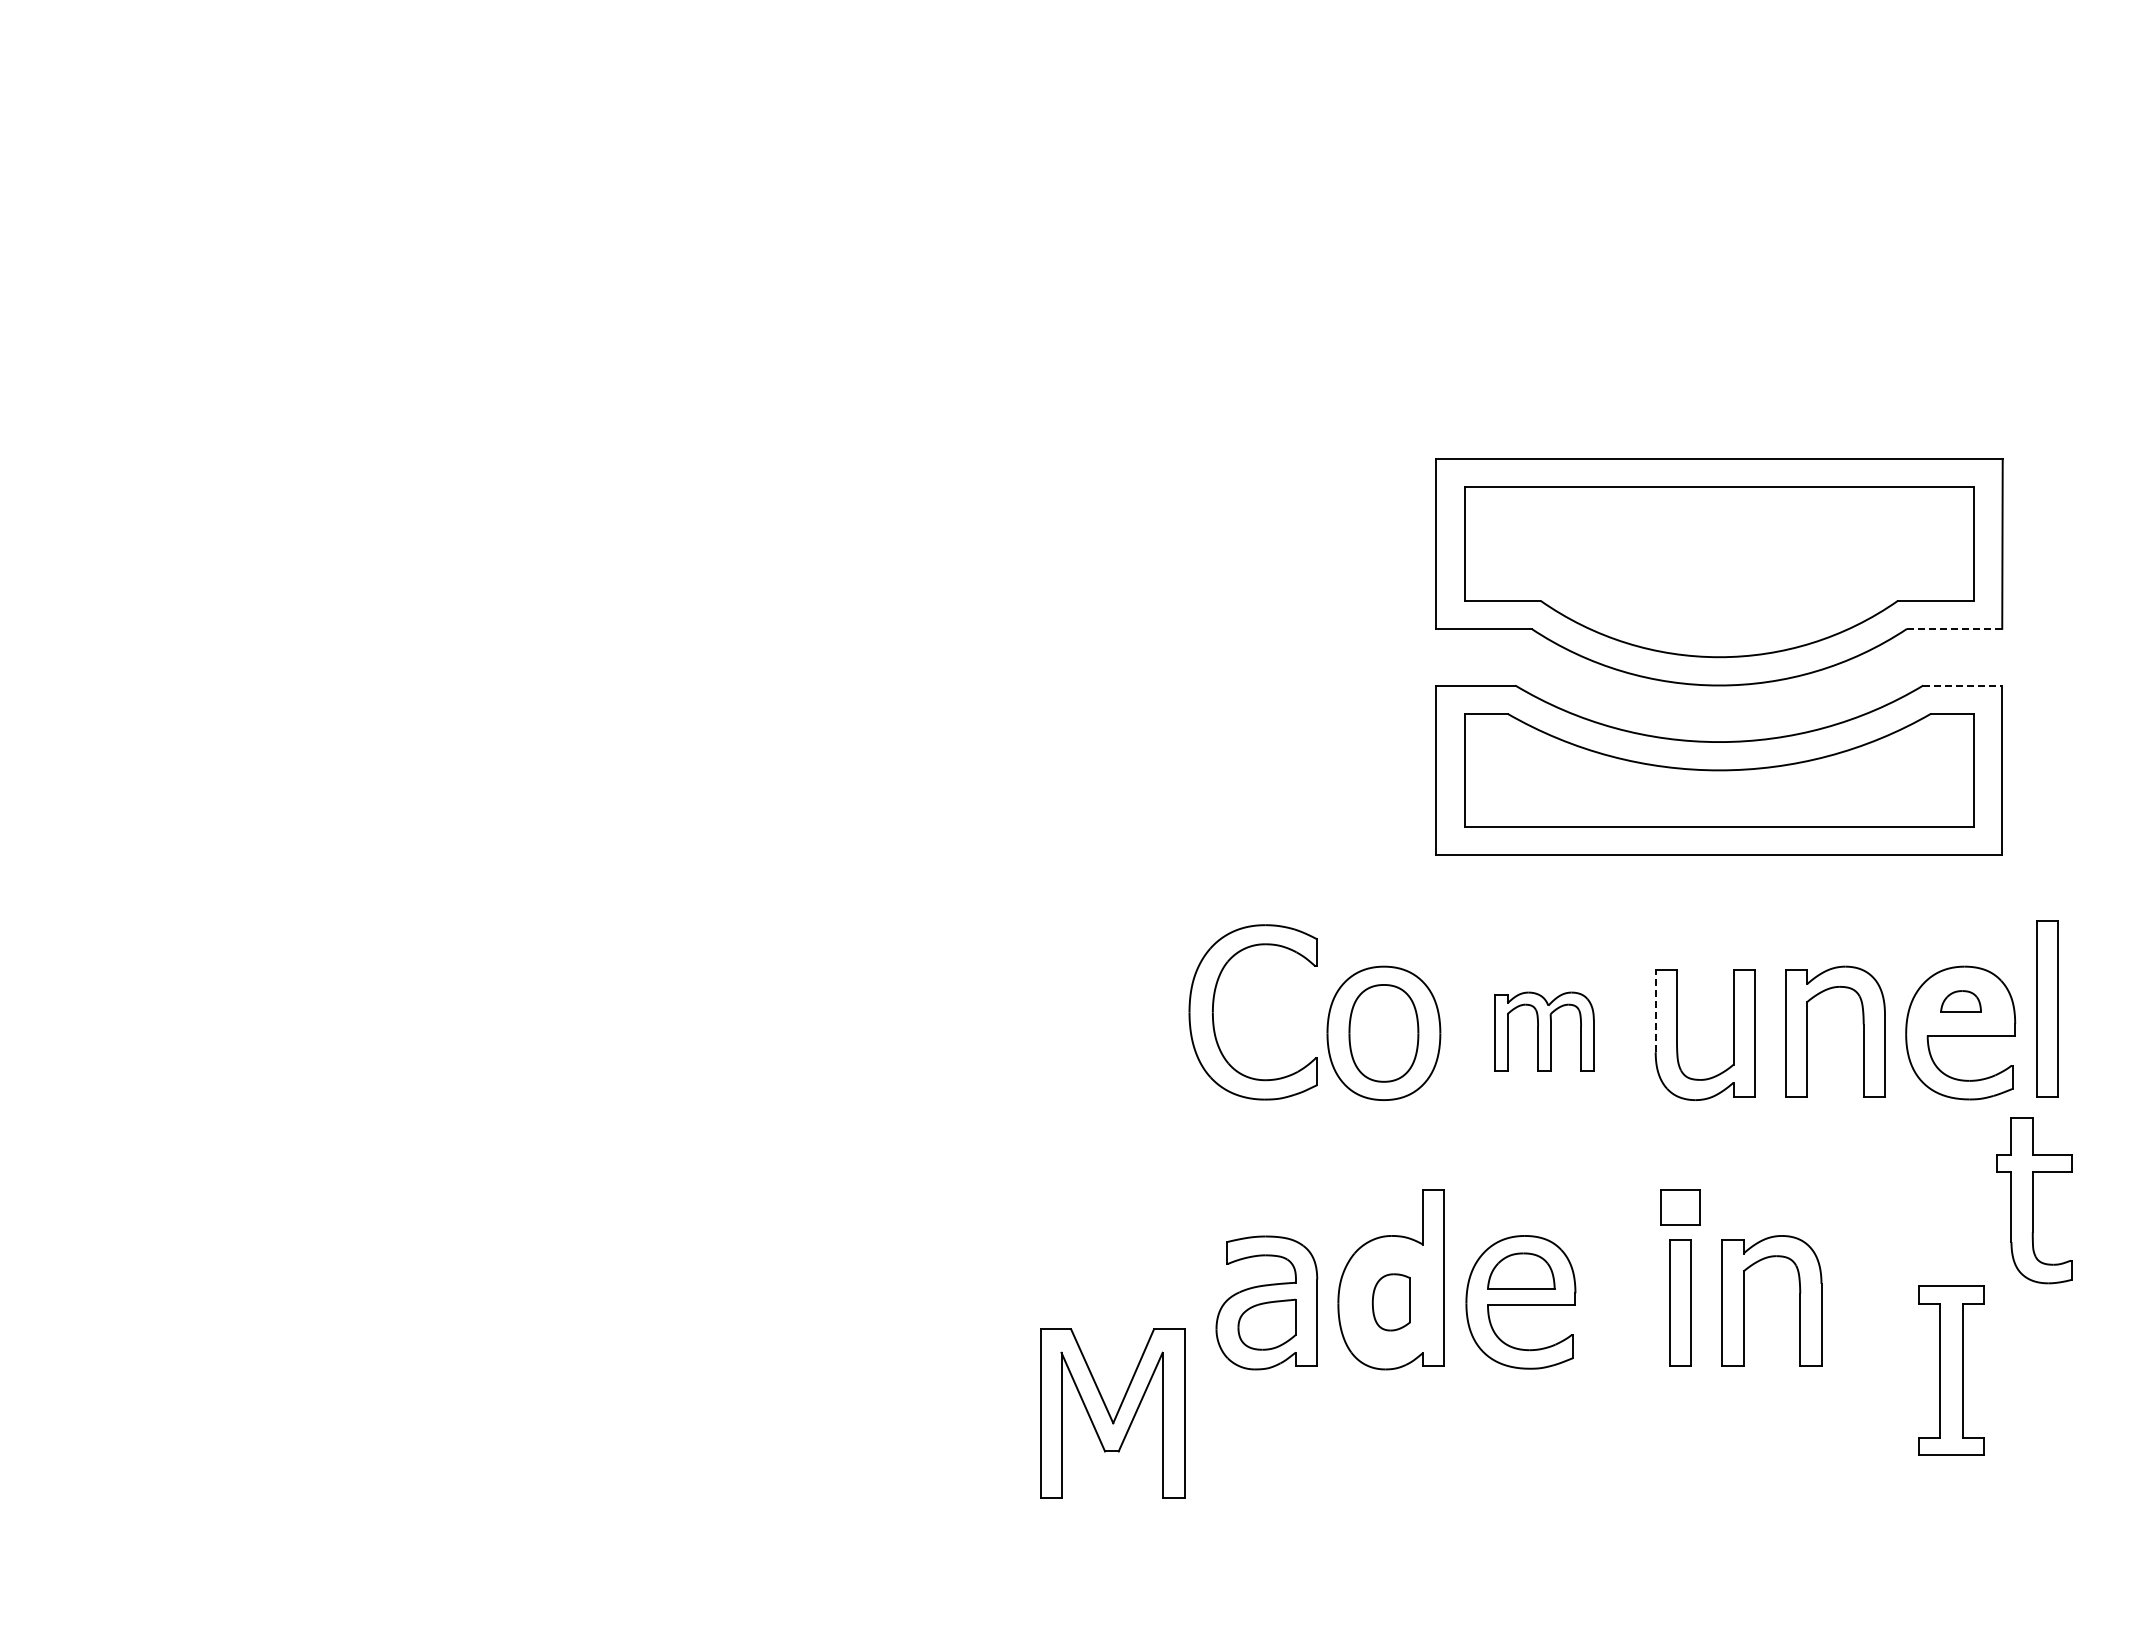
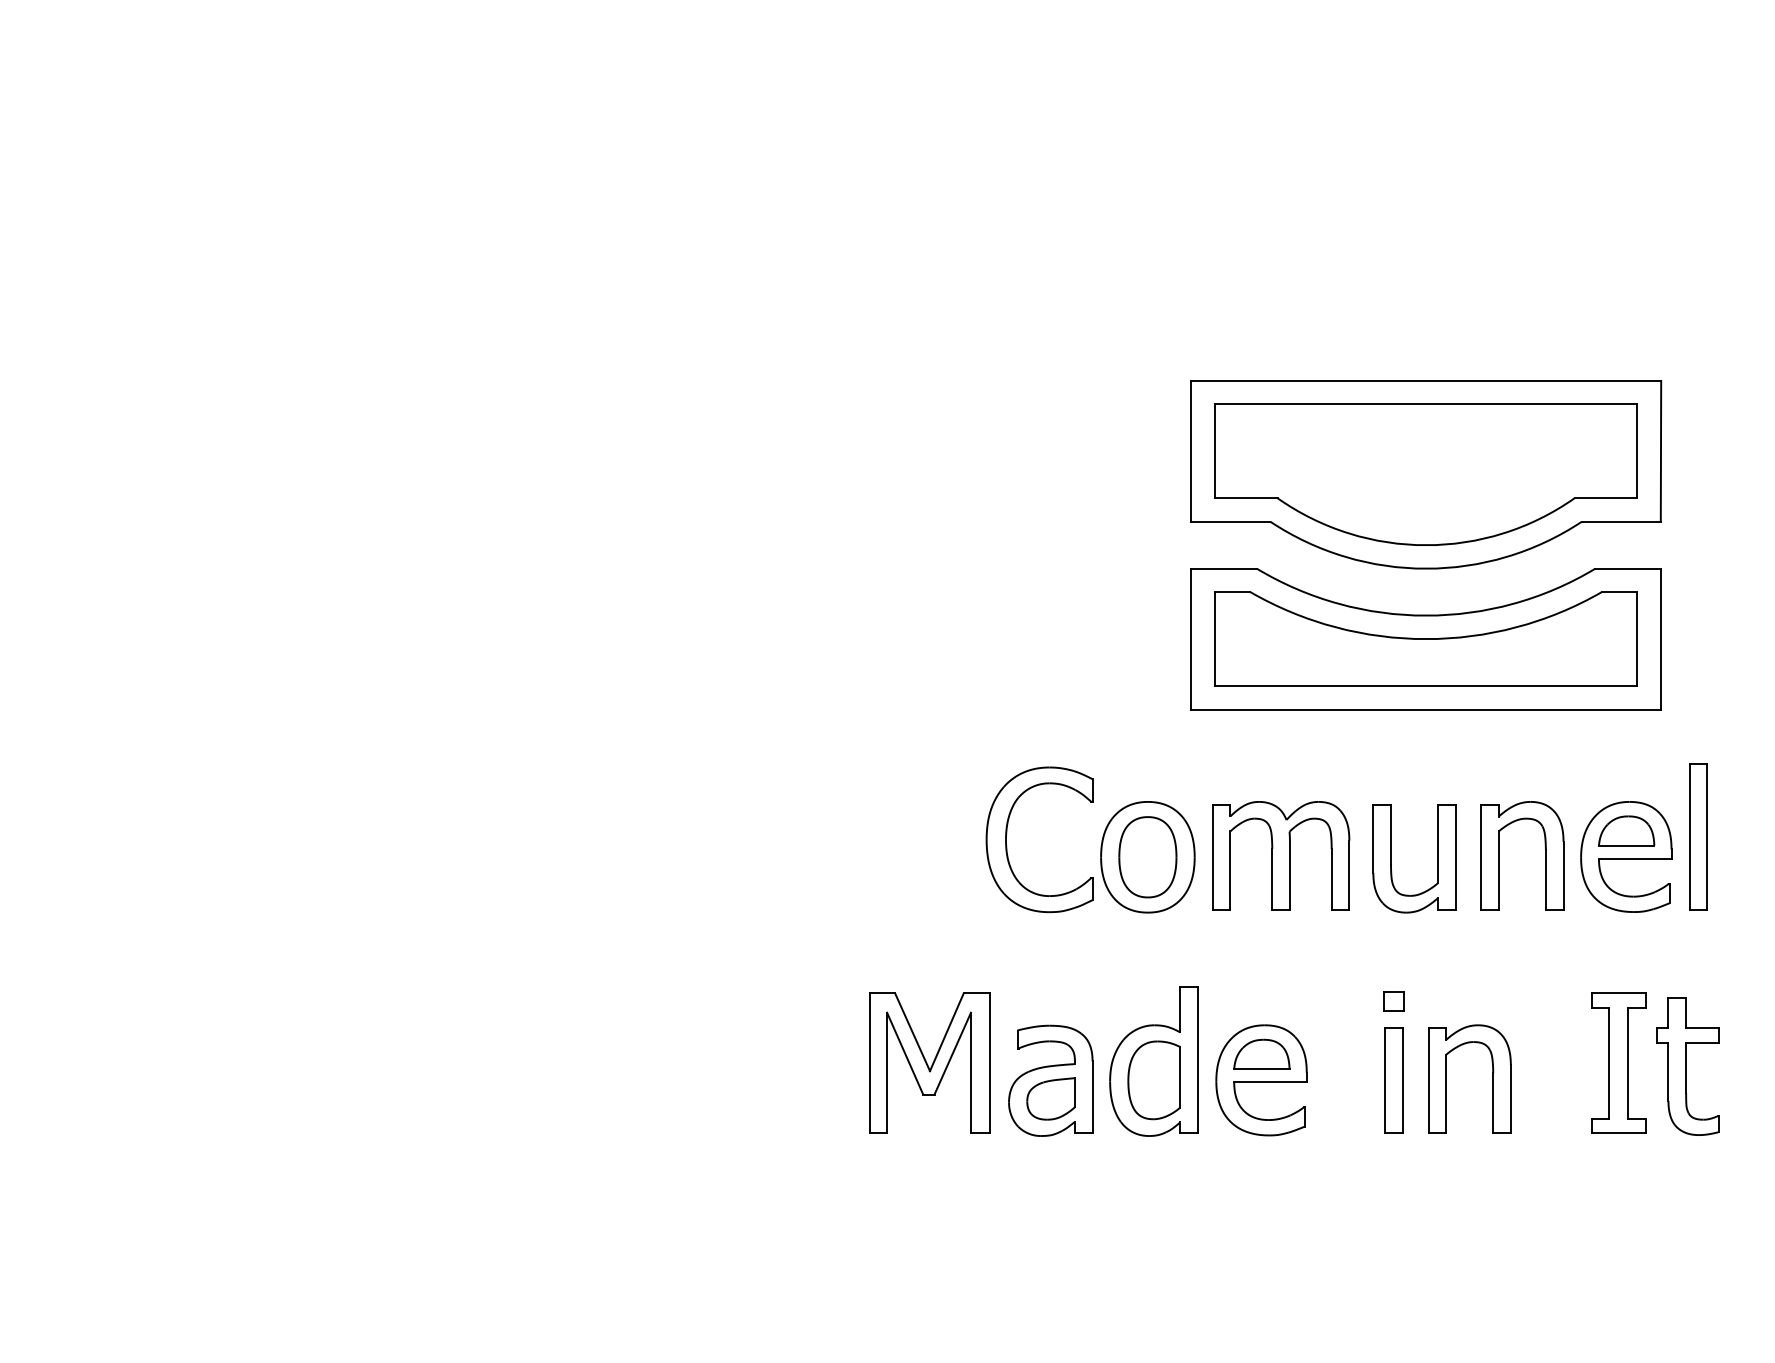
line: (1954, 628) -> (1621, 521), dashed -> solid
line: (1963, 685) -> (1628, 568), dashed -> solid
part: (1960, 1001) -> (1626, 830), size x1.67
line: (1655, 1010) -> (1373, 838), dashed -> solid
part: (1544, 1031) -> (1281, 855), size x1.67
part: (2034, 1200) -> (1687, 1066), moved
part: (1680, 1206) -> (1393, 1000), size x0.62
part: (1391, 1302) -> (1154, 1080), size x1.67
part: (1951, 1370) -> (1618, 1063), moved
part: (1112, 1413) -> (929, 1063), moved

